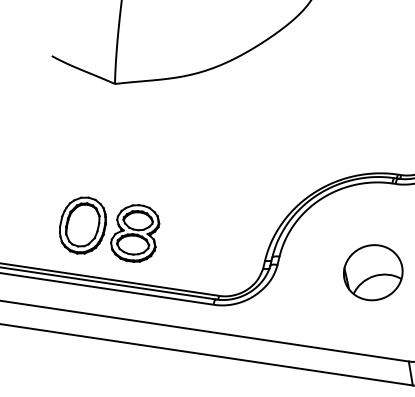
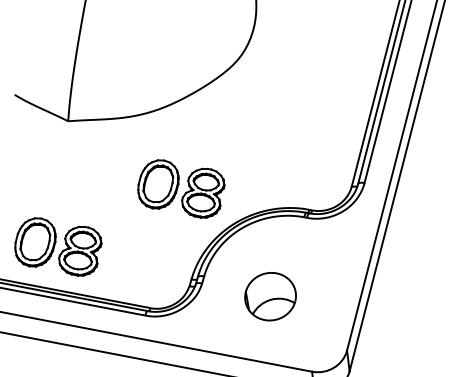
part: (249, 156) -> (181, 188), added
part: (373, 272) -> (270, 296), moved

